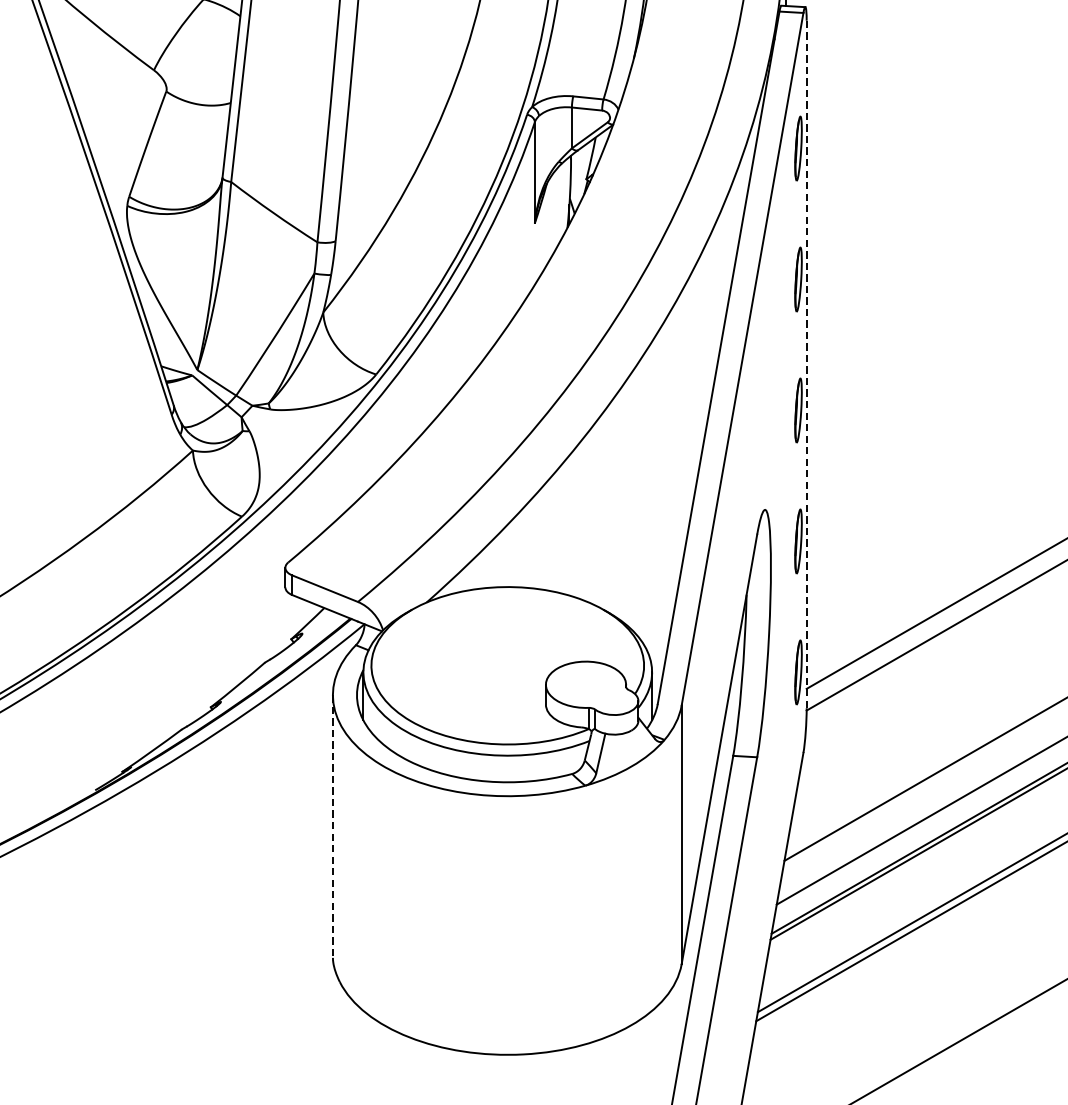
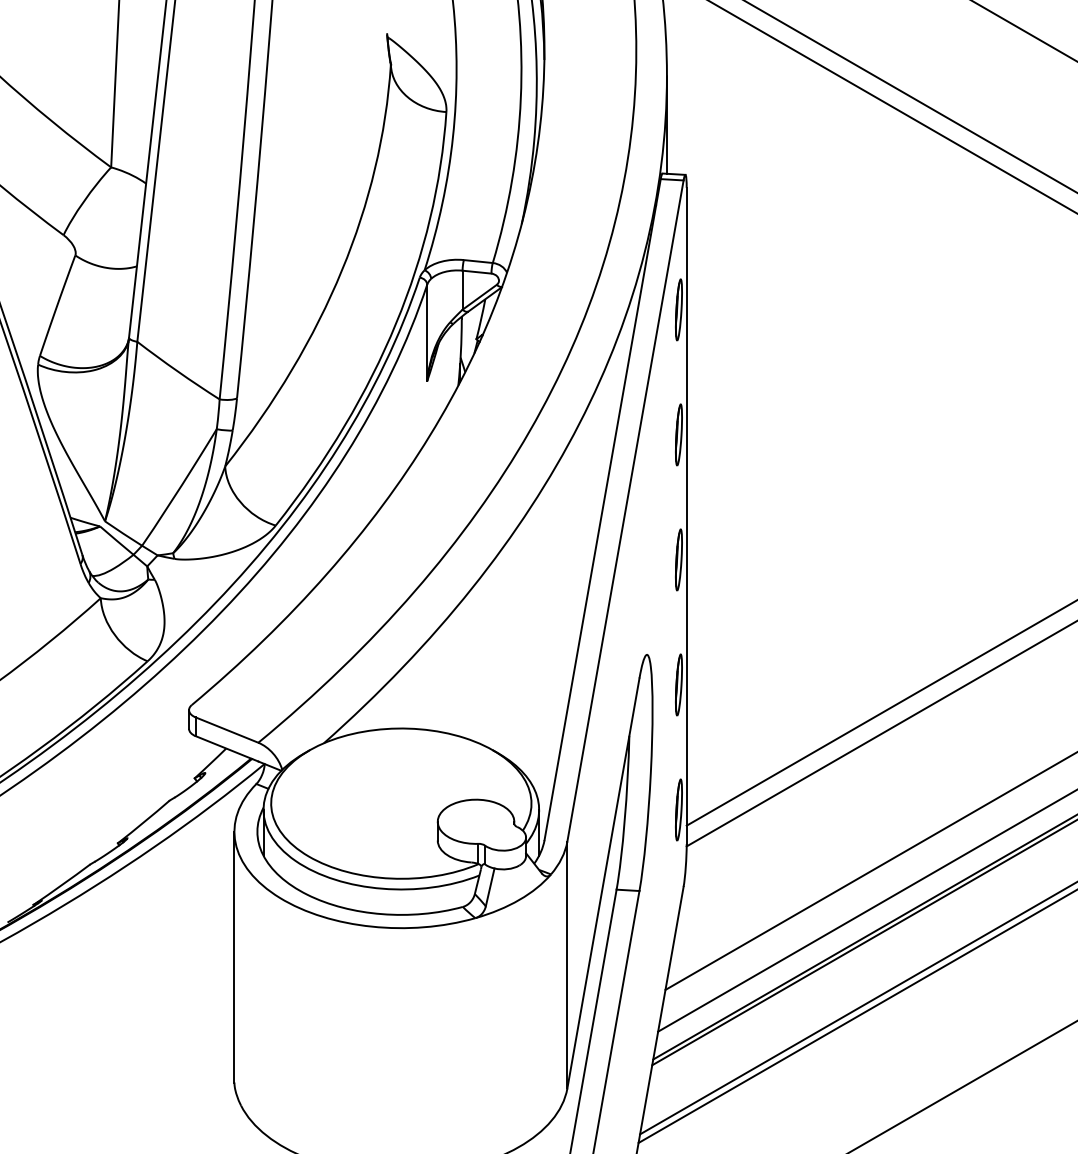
line: (806, 364) -> (686, 516), dashed -> solid
line: (332, 826) -> (234, 957), dashed -> solid

